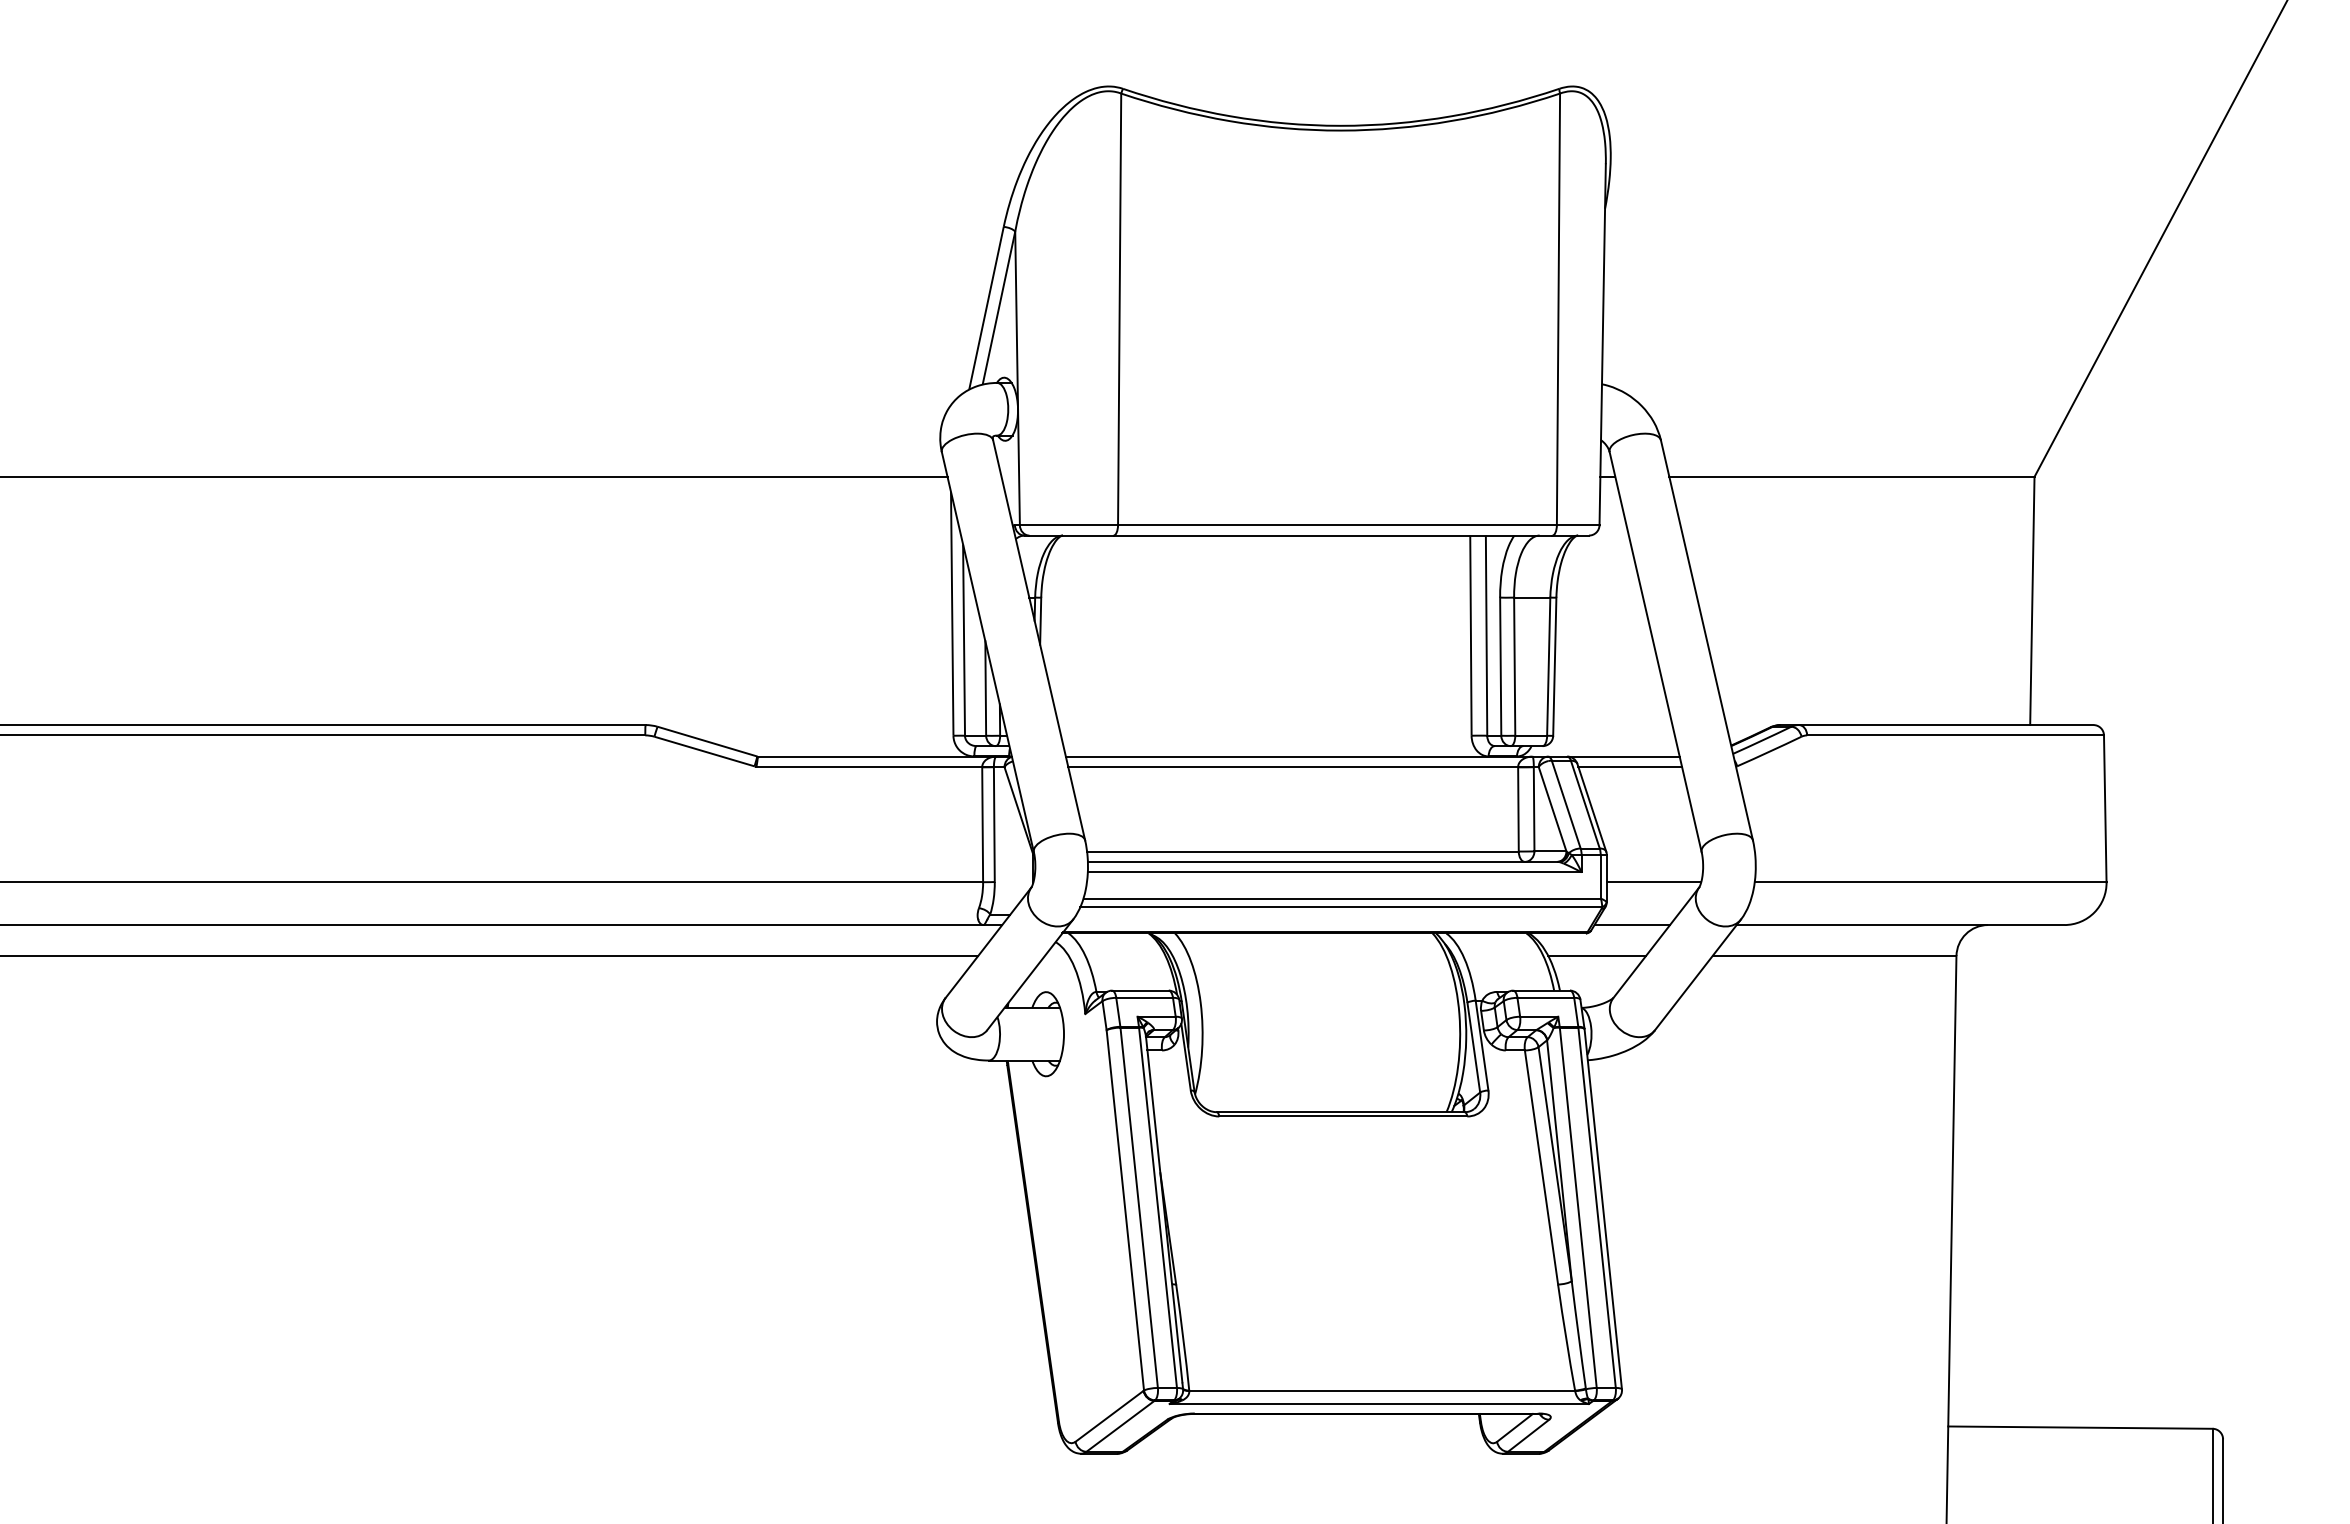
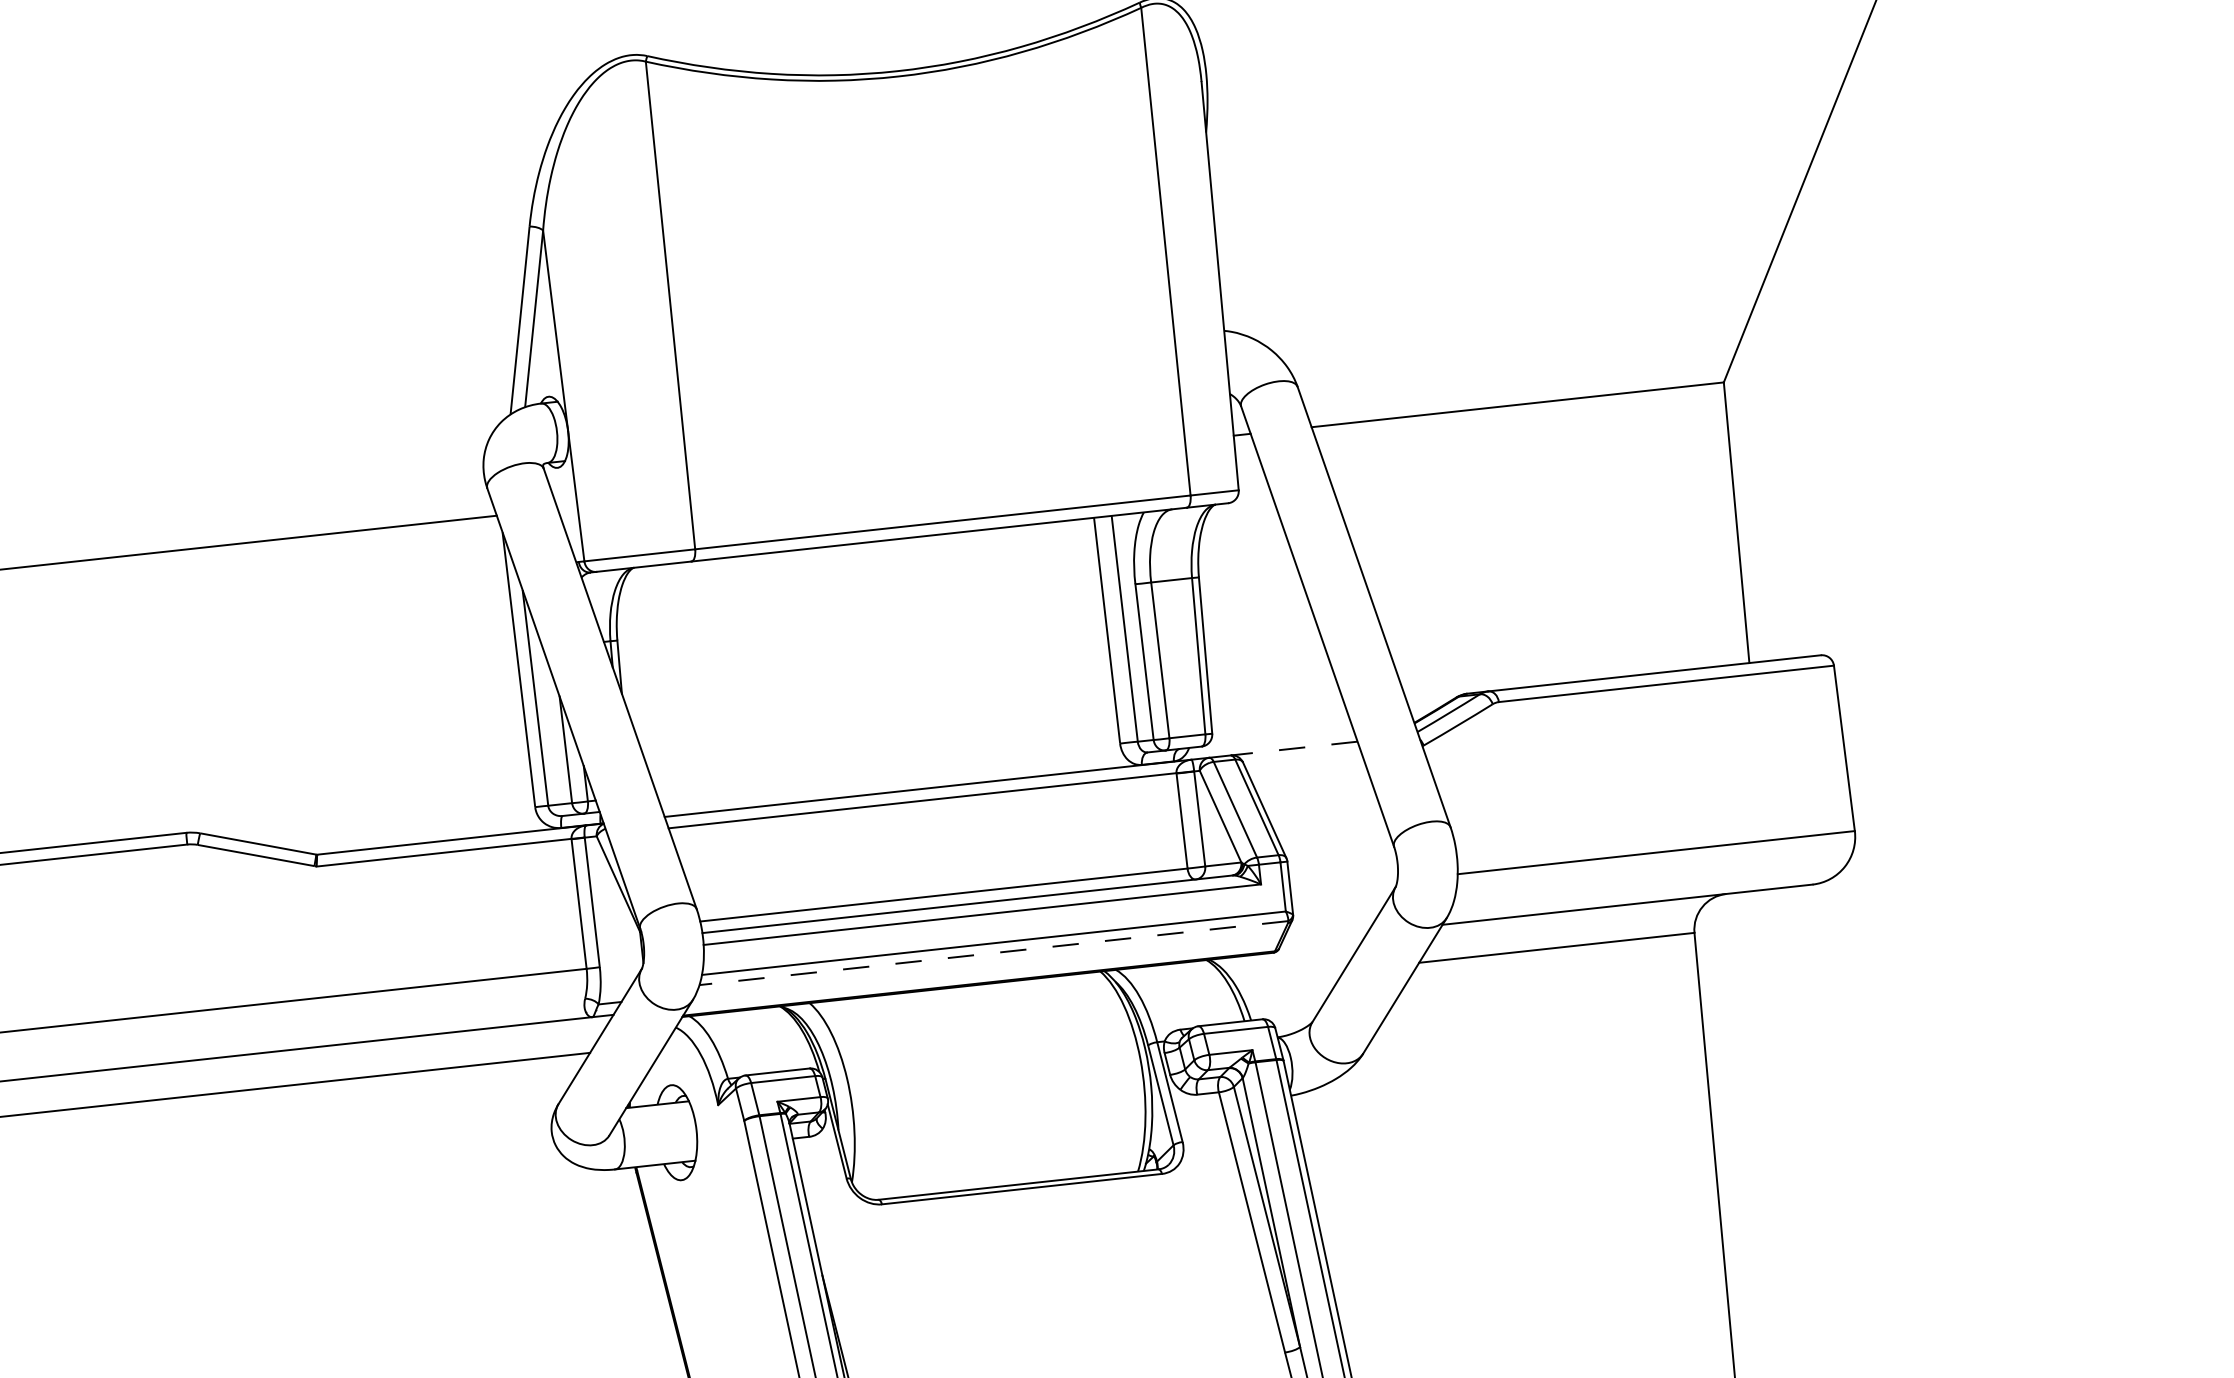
line: (1623, 756) -> (1294, 748), solid -> dashed
line: (1630, 766) -> (1303, 758), removed
line: (1653, 882) -> (1343, 886), removed
line: (1341, 907) -> (994, 953), solid -> dashed
line: (1632, 925) -> (1325, 938), removed
line: (1596, 956) -> (1288, 977), removed

